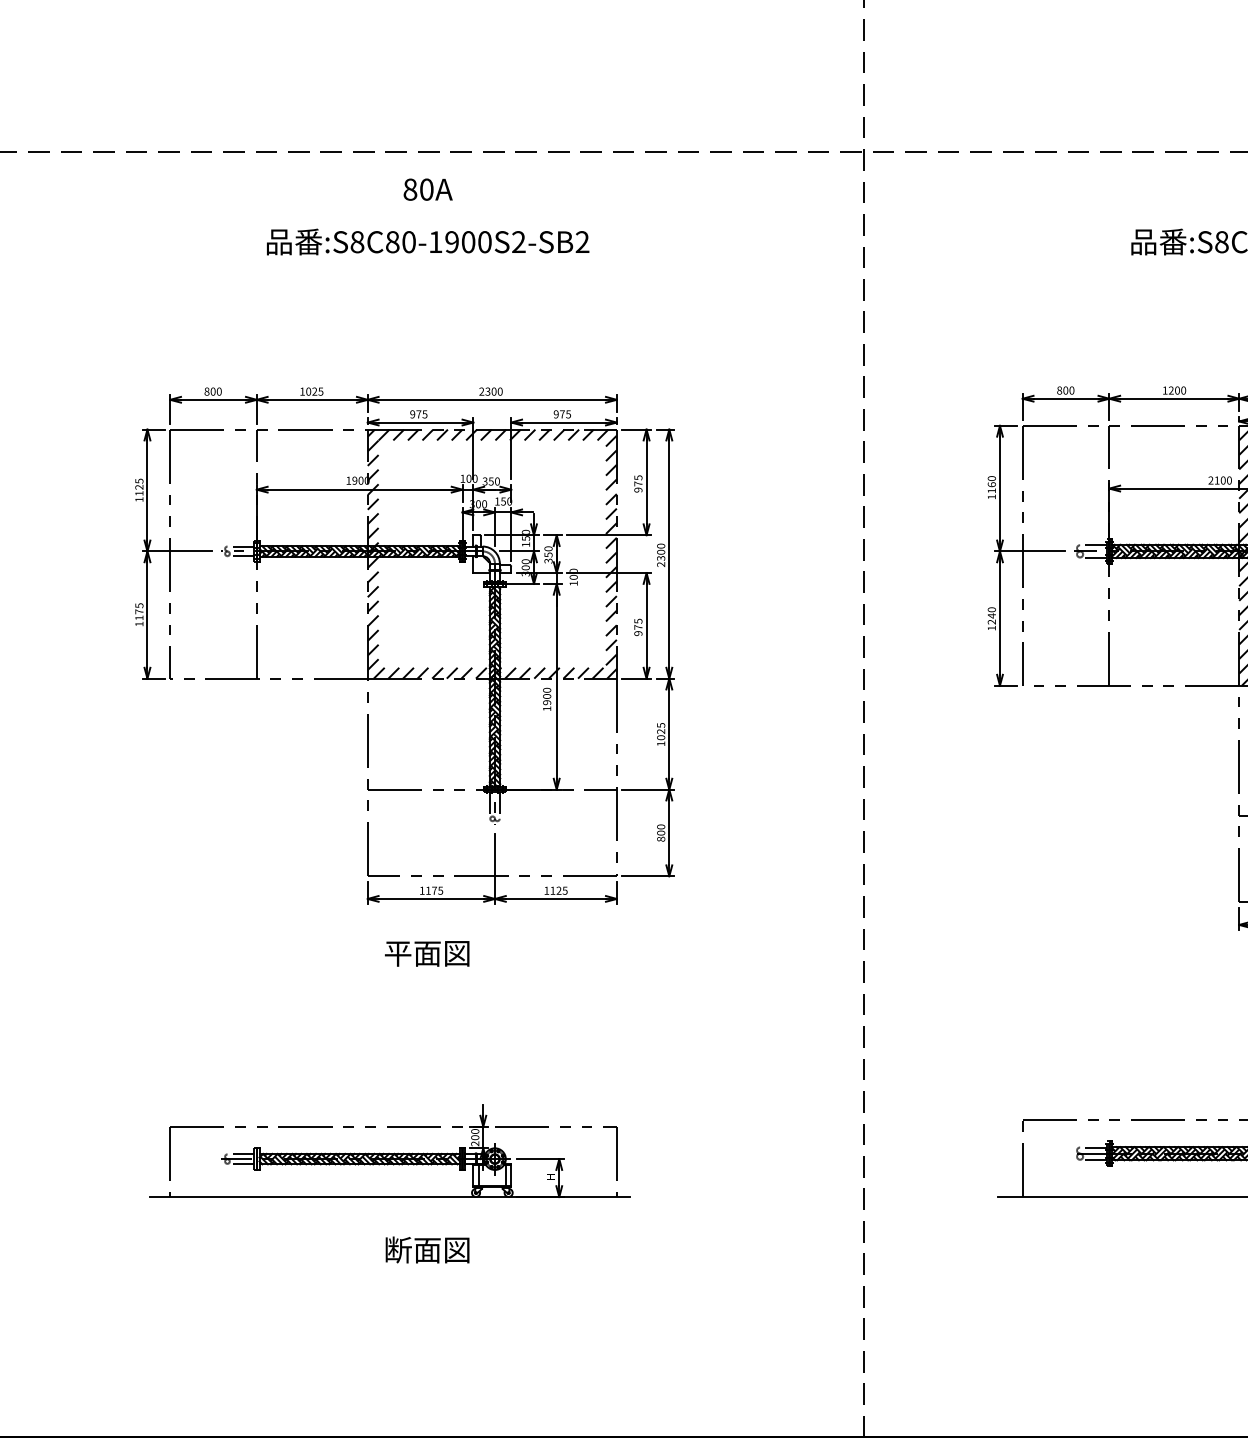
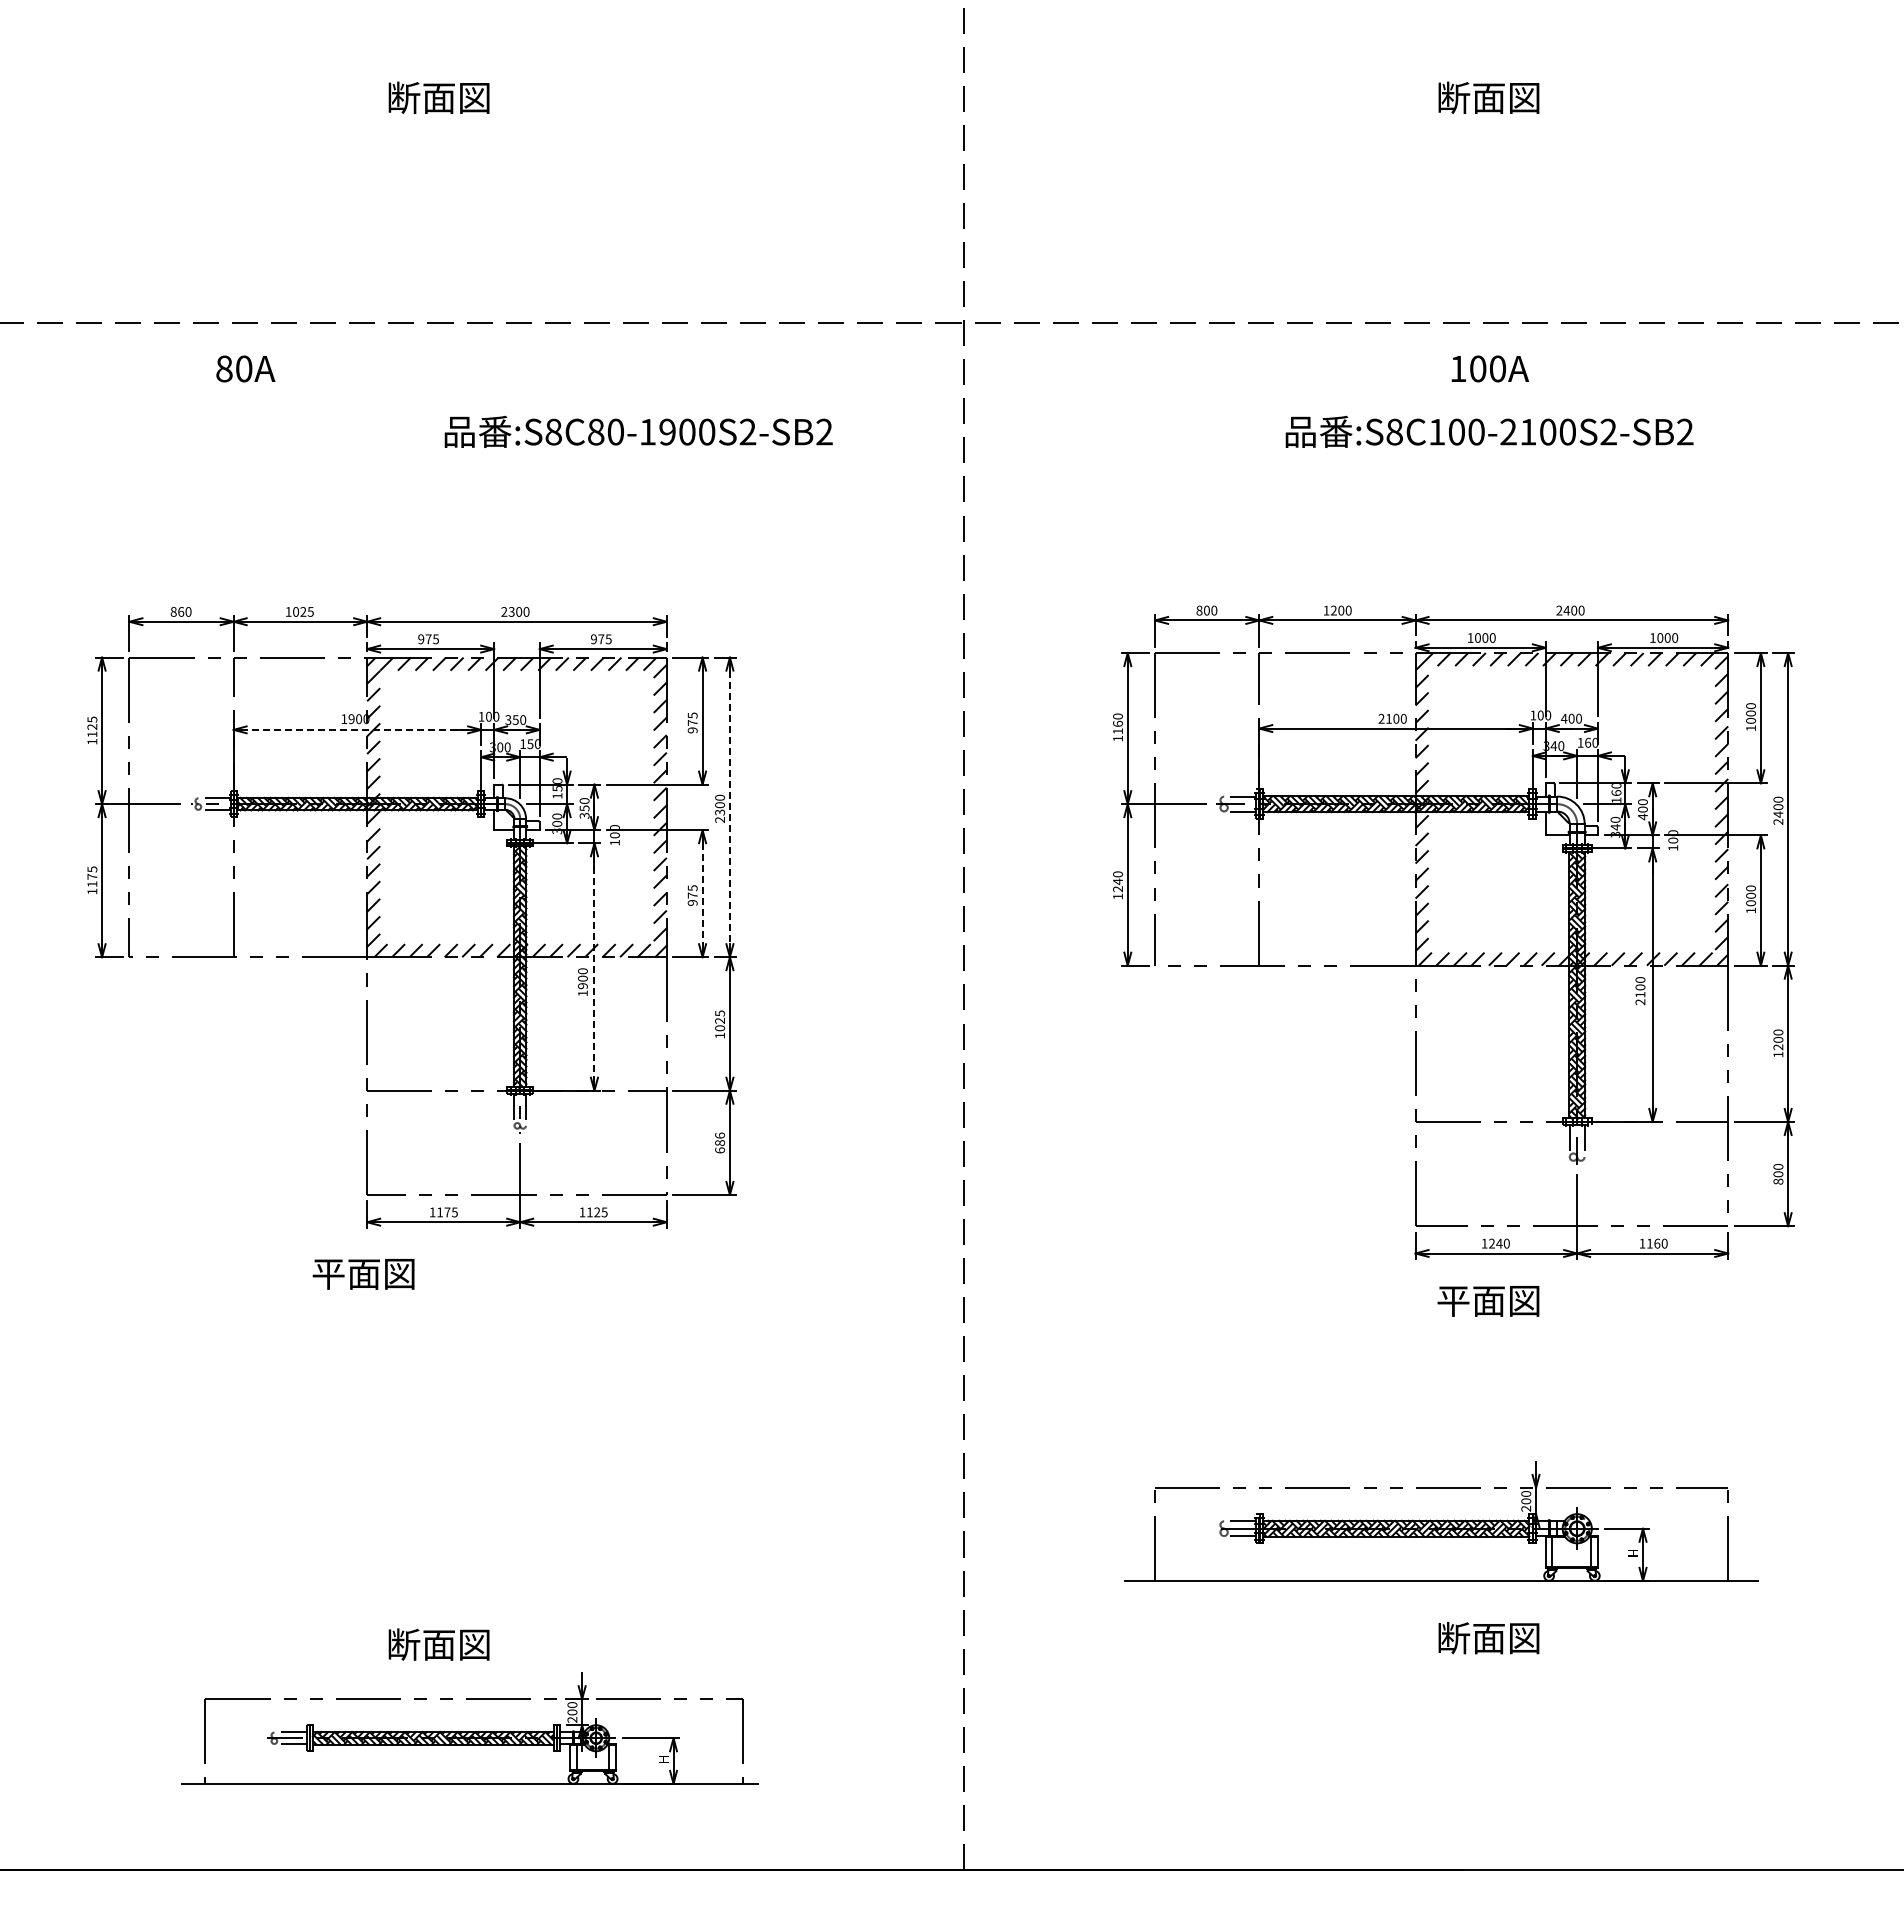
text: (427, 189) -> (245, 368), moved
text: (427, 241) -> (638, 431), moved
text: (213, 391) -> (181, 611), 800 -> 860
line: (359, 489) -> (357, 729), solid -> dashed
line: (668, 554) -> (729, 807), solid -> dashed
line: (646, 626) -> (702, 894), solid -> dashed
line: (556, 686) -> (594, 966), solid -> dashed
text: (660, 832) -> (719, 1142), 800 -> 686
text: (427, 954) -> (363, 1274), moved
part: (389, 1151) -> (469, 1728), moved

